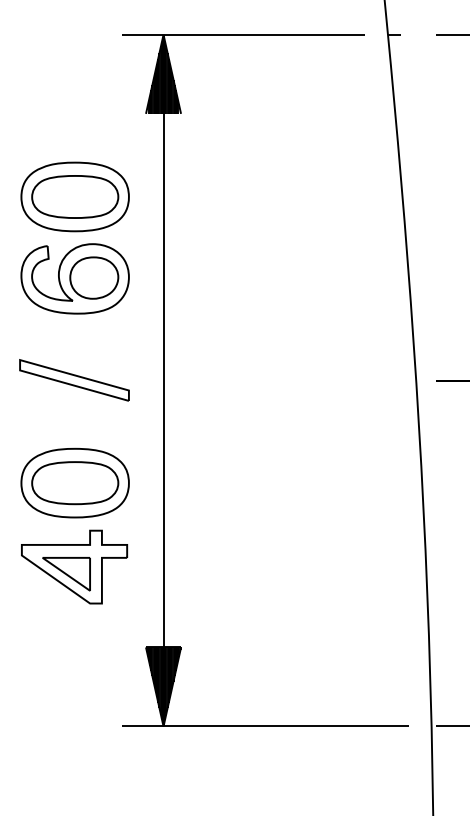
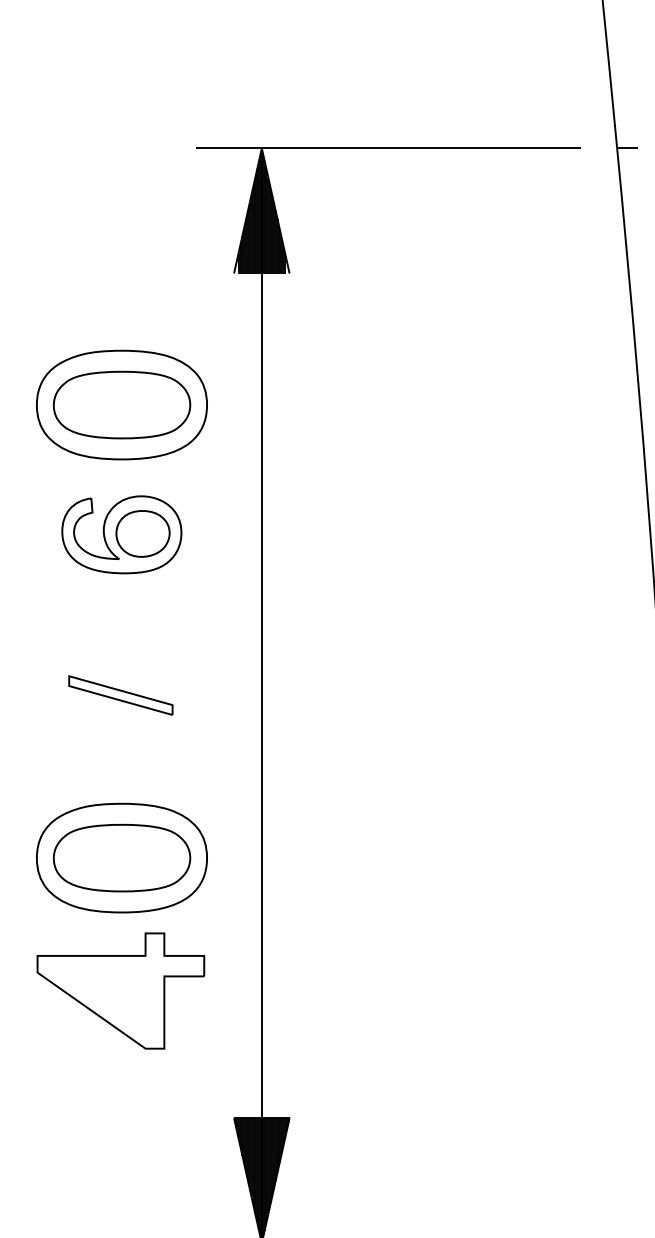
part: (74, 278) -> (120, 534), size x0.7
part: (74, 380) -> (120, 695), size x0.6
part: (66, 574) -> (108, 1002), removed

